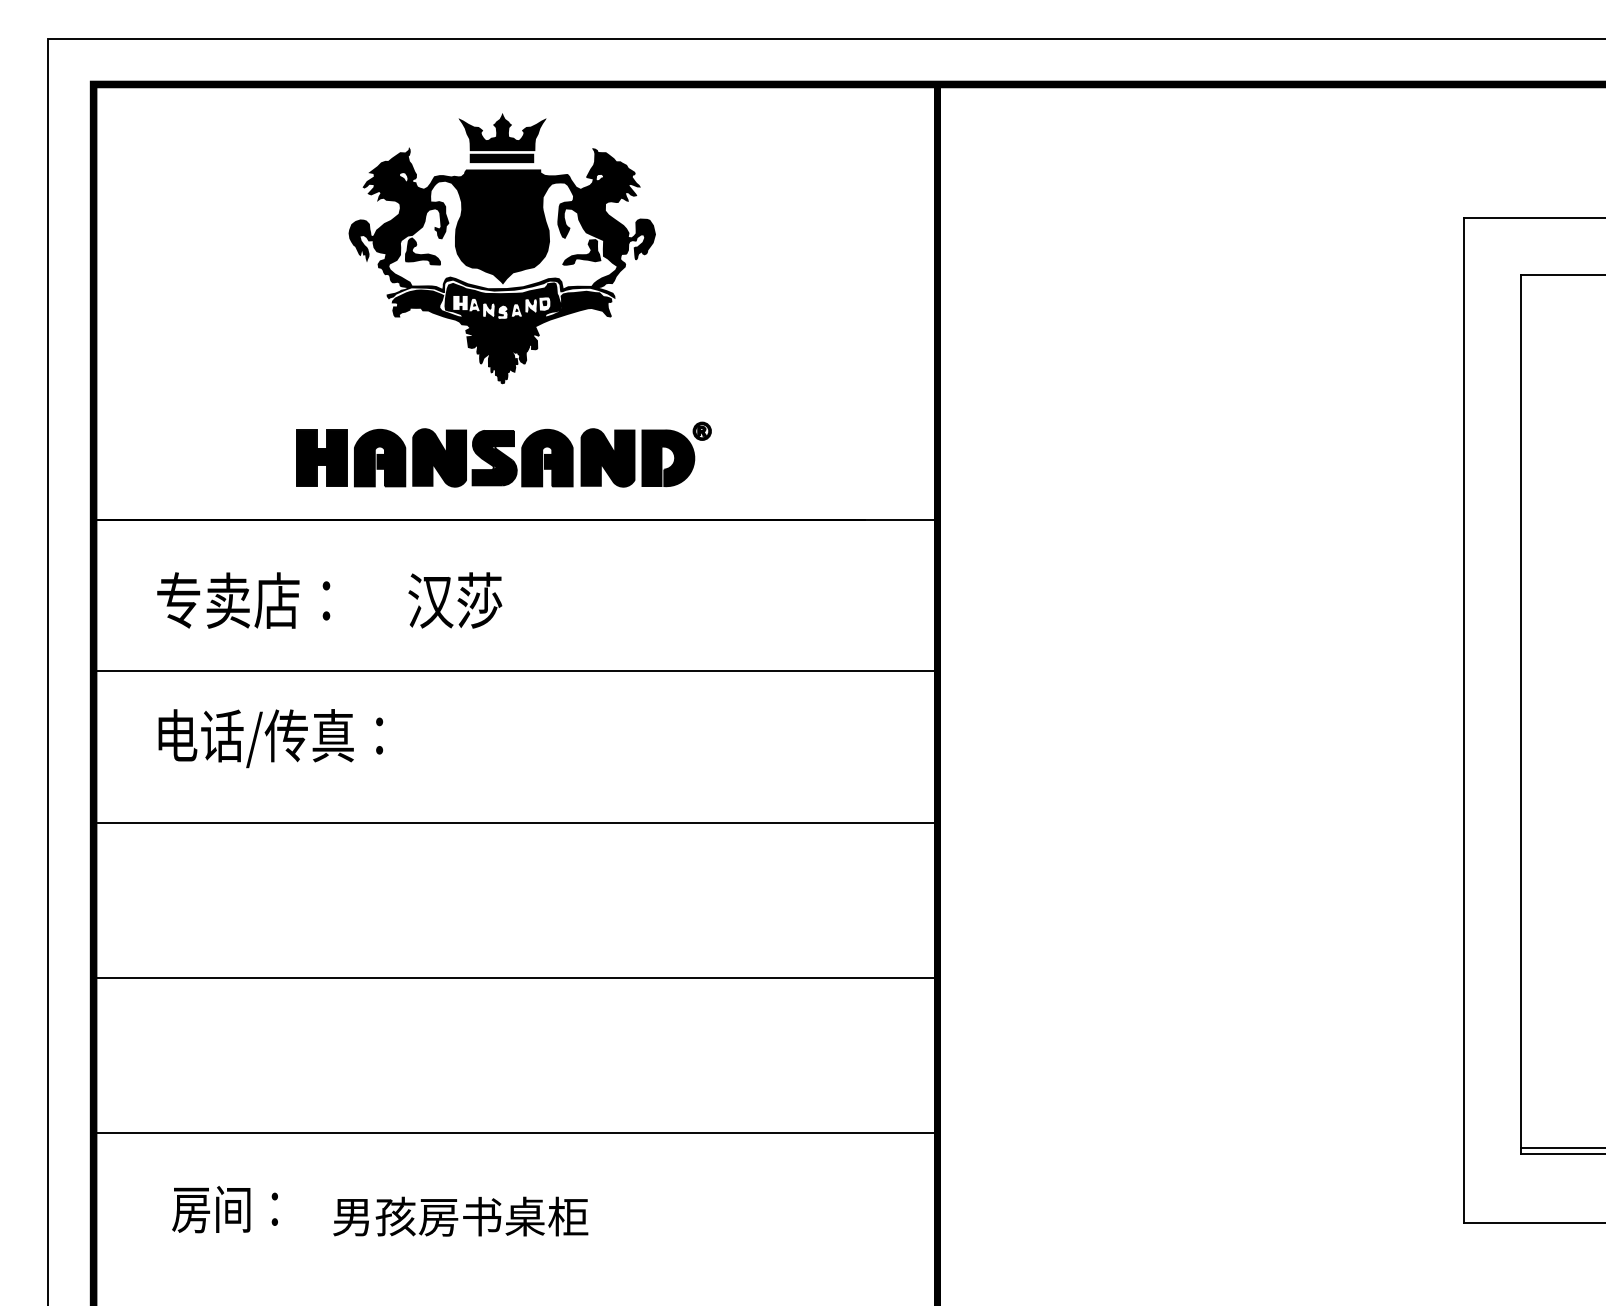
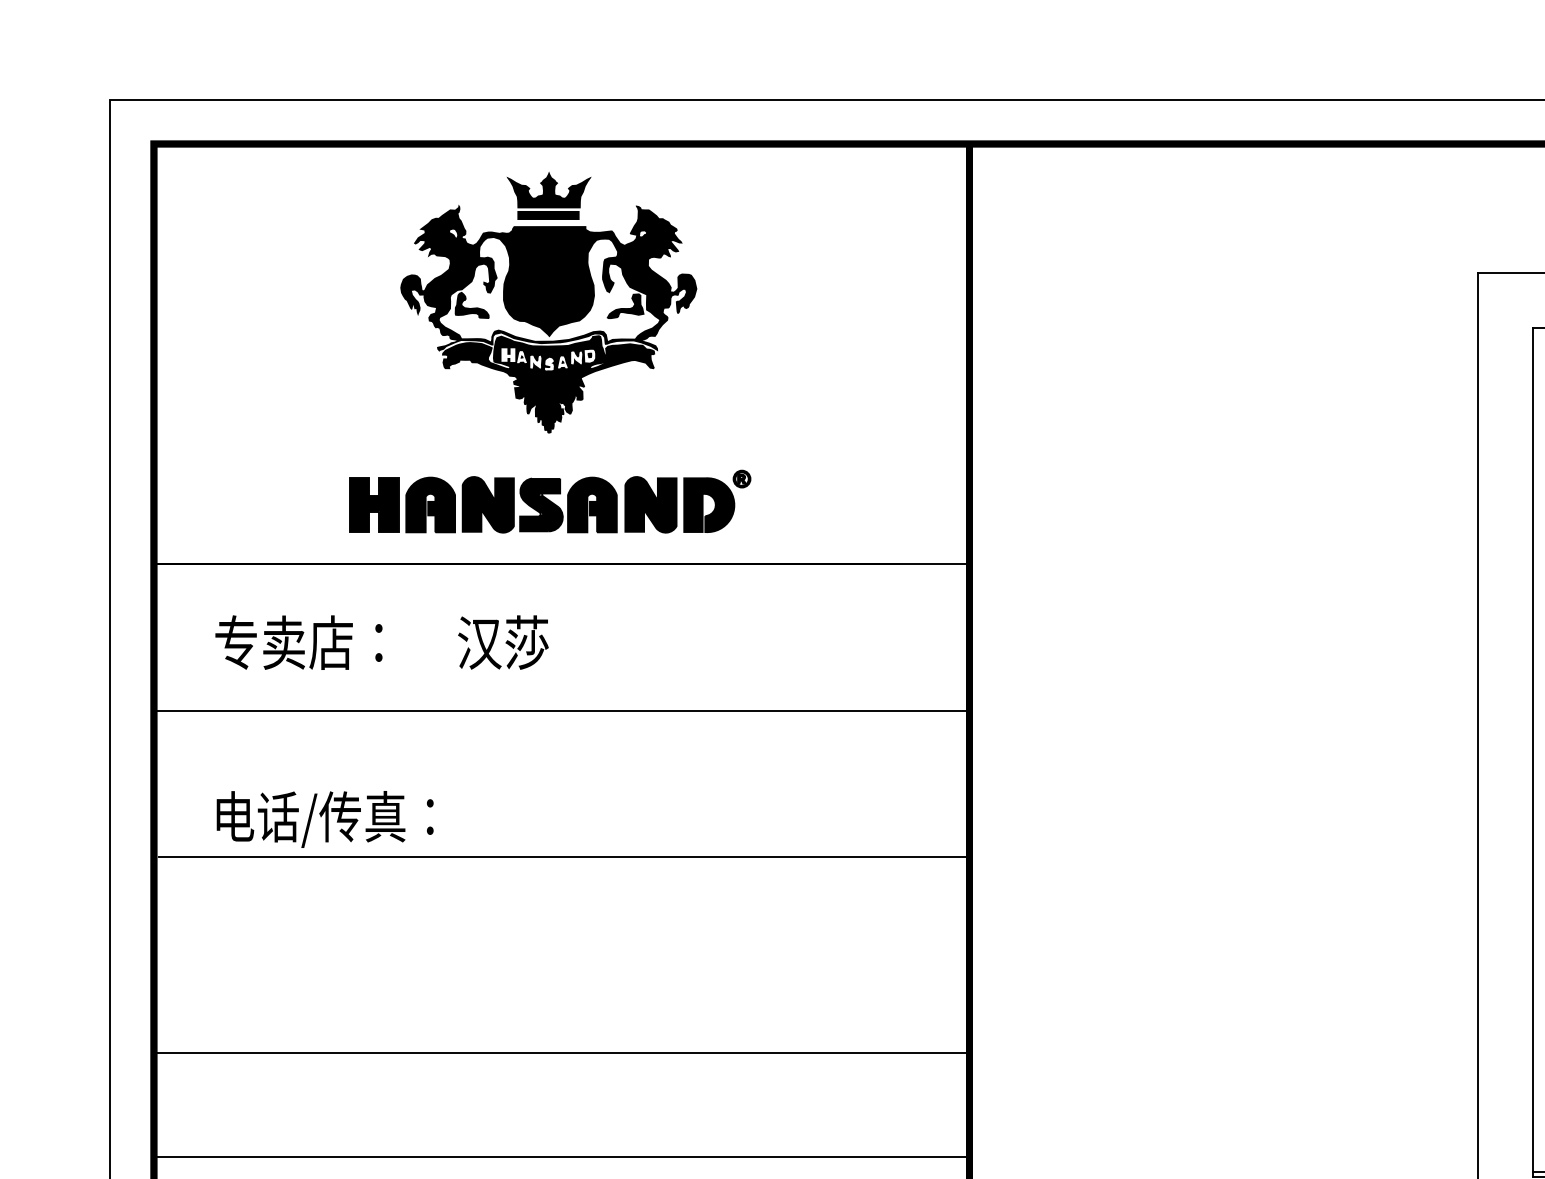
text: (270, 738) -> (324, 819), moved
line: (515, 977) -> (561, 1052), moved

